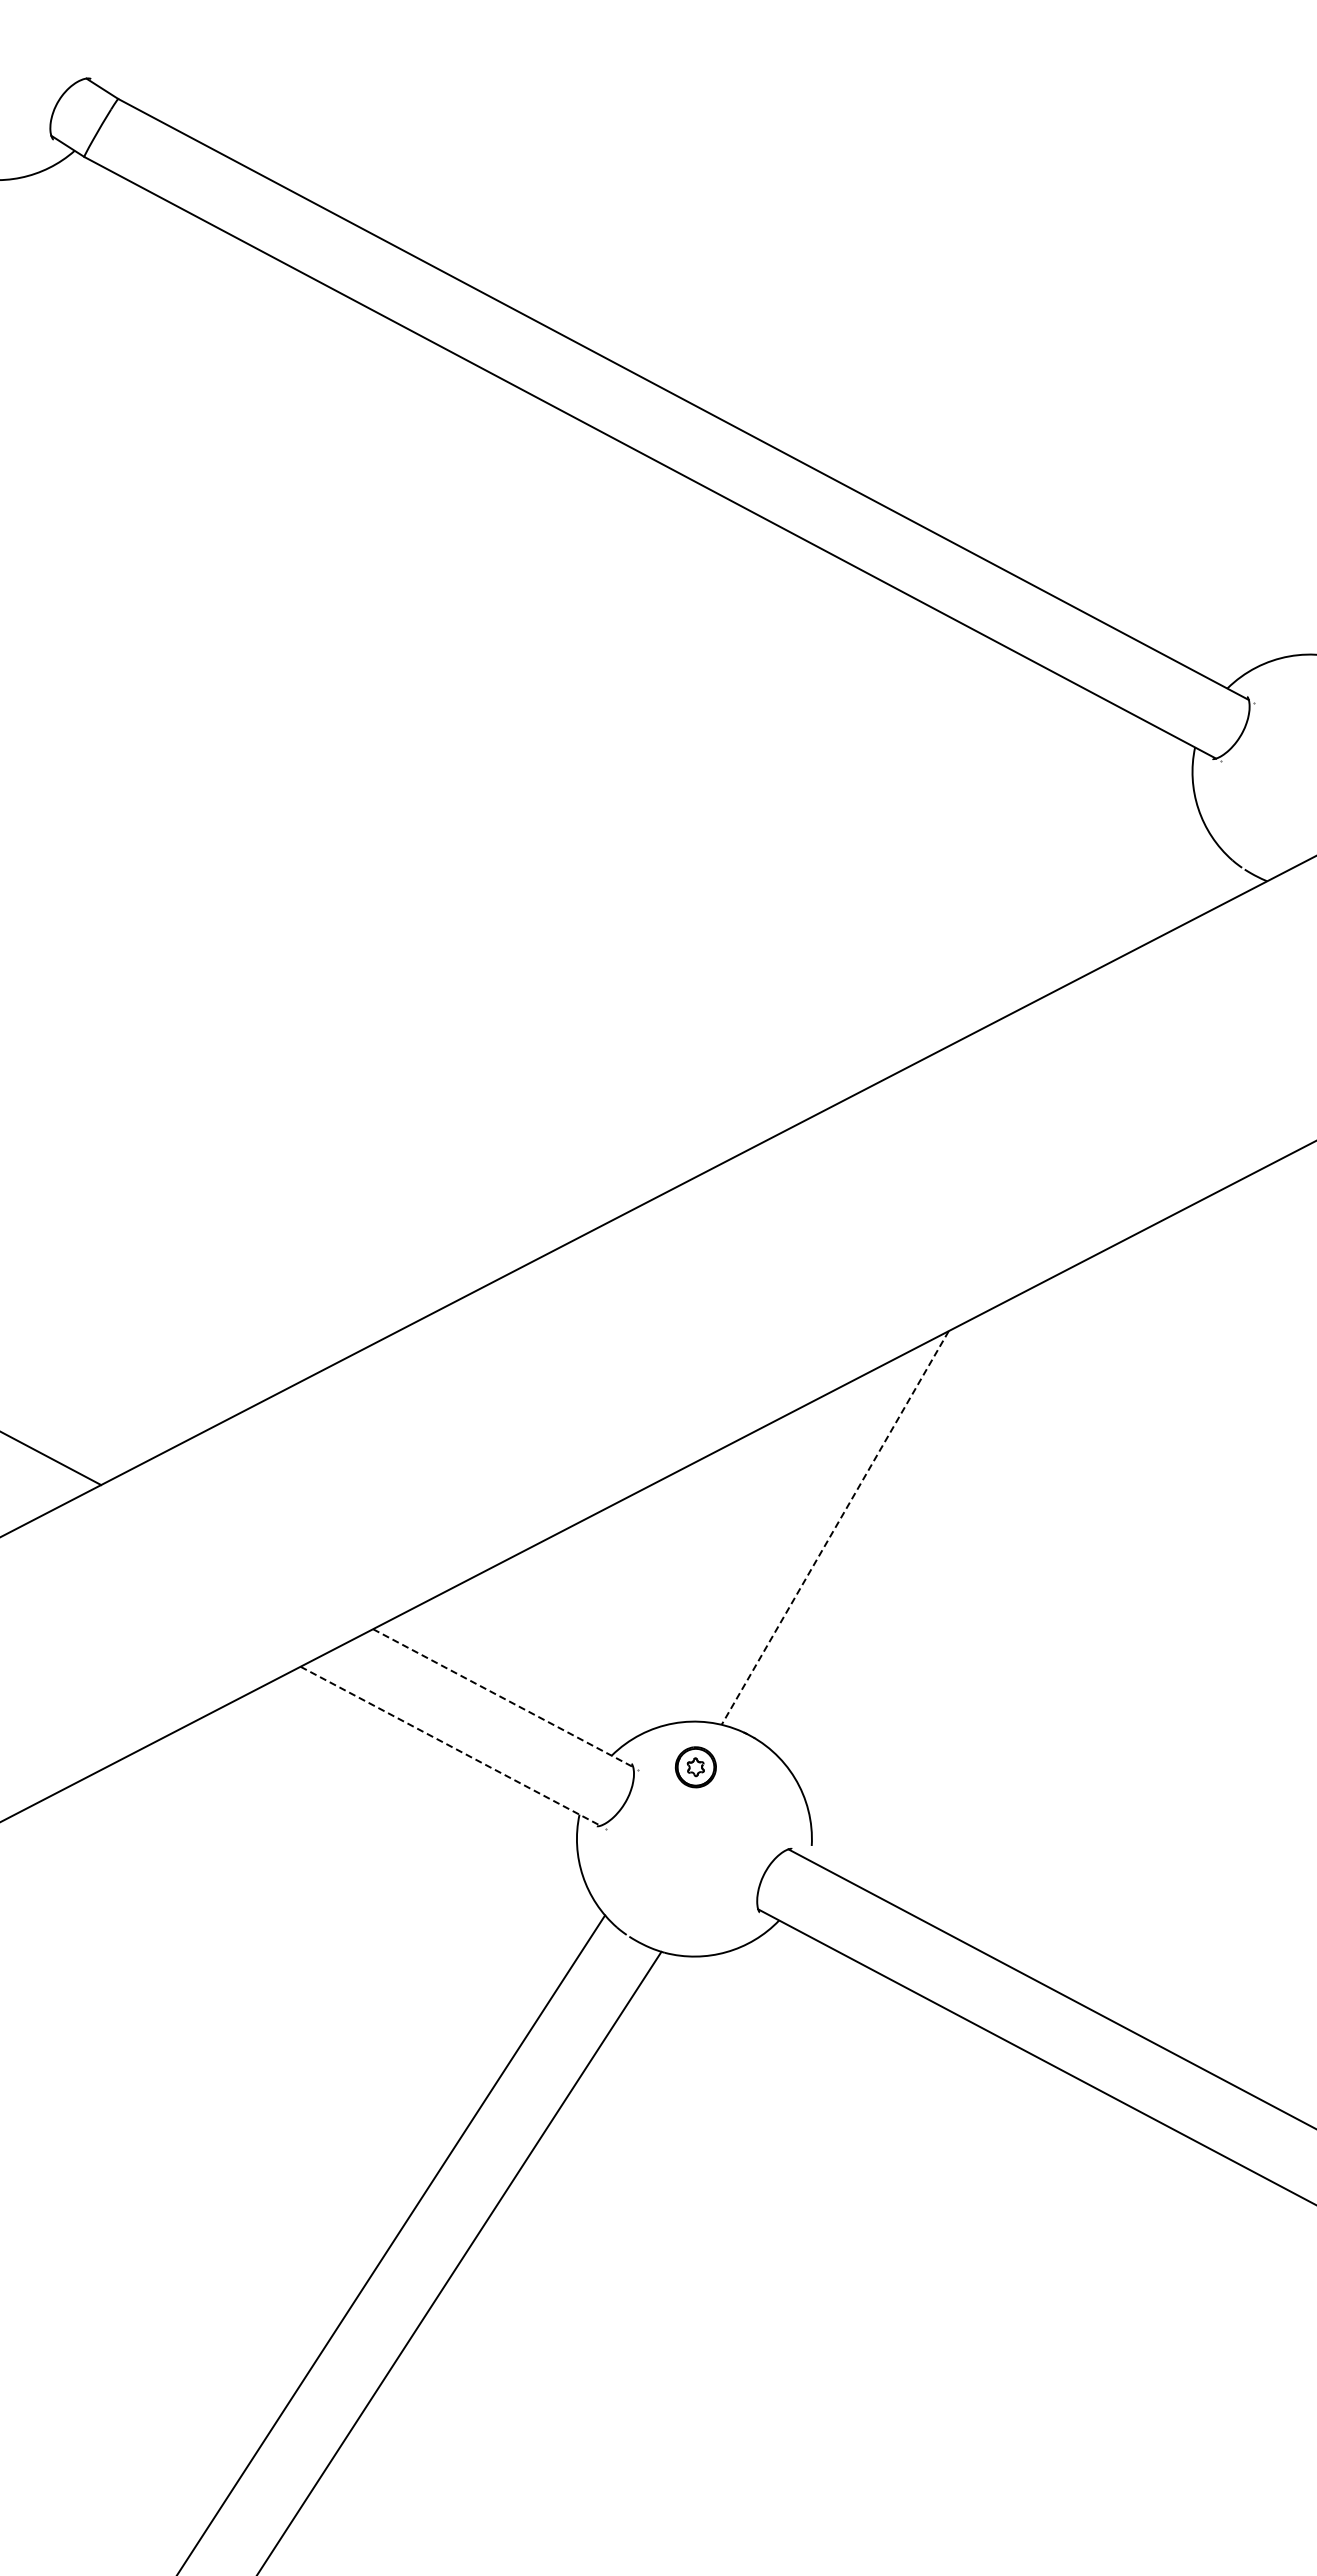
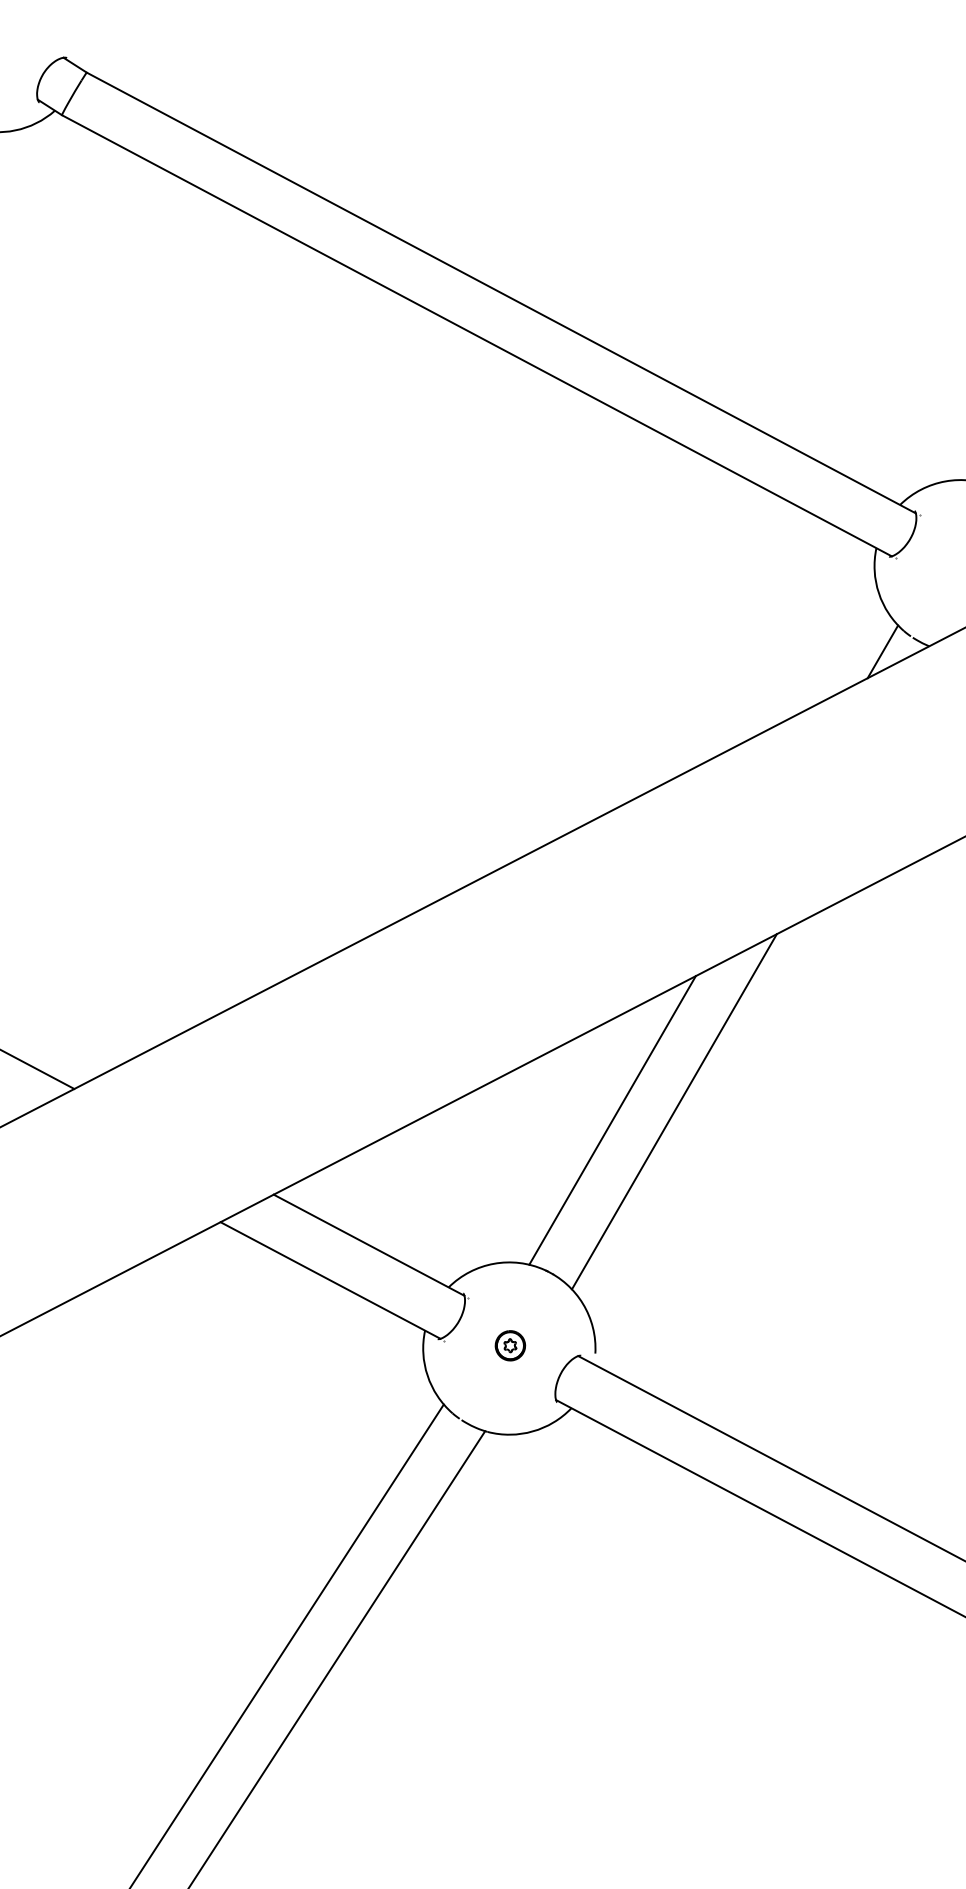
line: (1203, 888) -> (882, 651), added
line: (919, 1515) -> (674, 1111), added
line: (834, 1528) -> (612, 1120), dashed -> solid
line: (503, 1698) -> (369, 1245), dashed -> solid
line: (450, 1746) -> (330, 1280), dashed -> solid
part: (695, 1767) -> (510, 1345), moved

